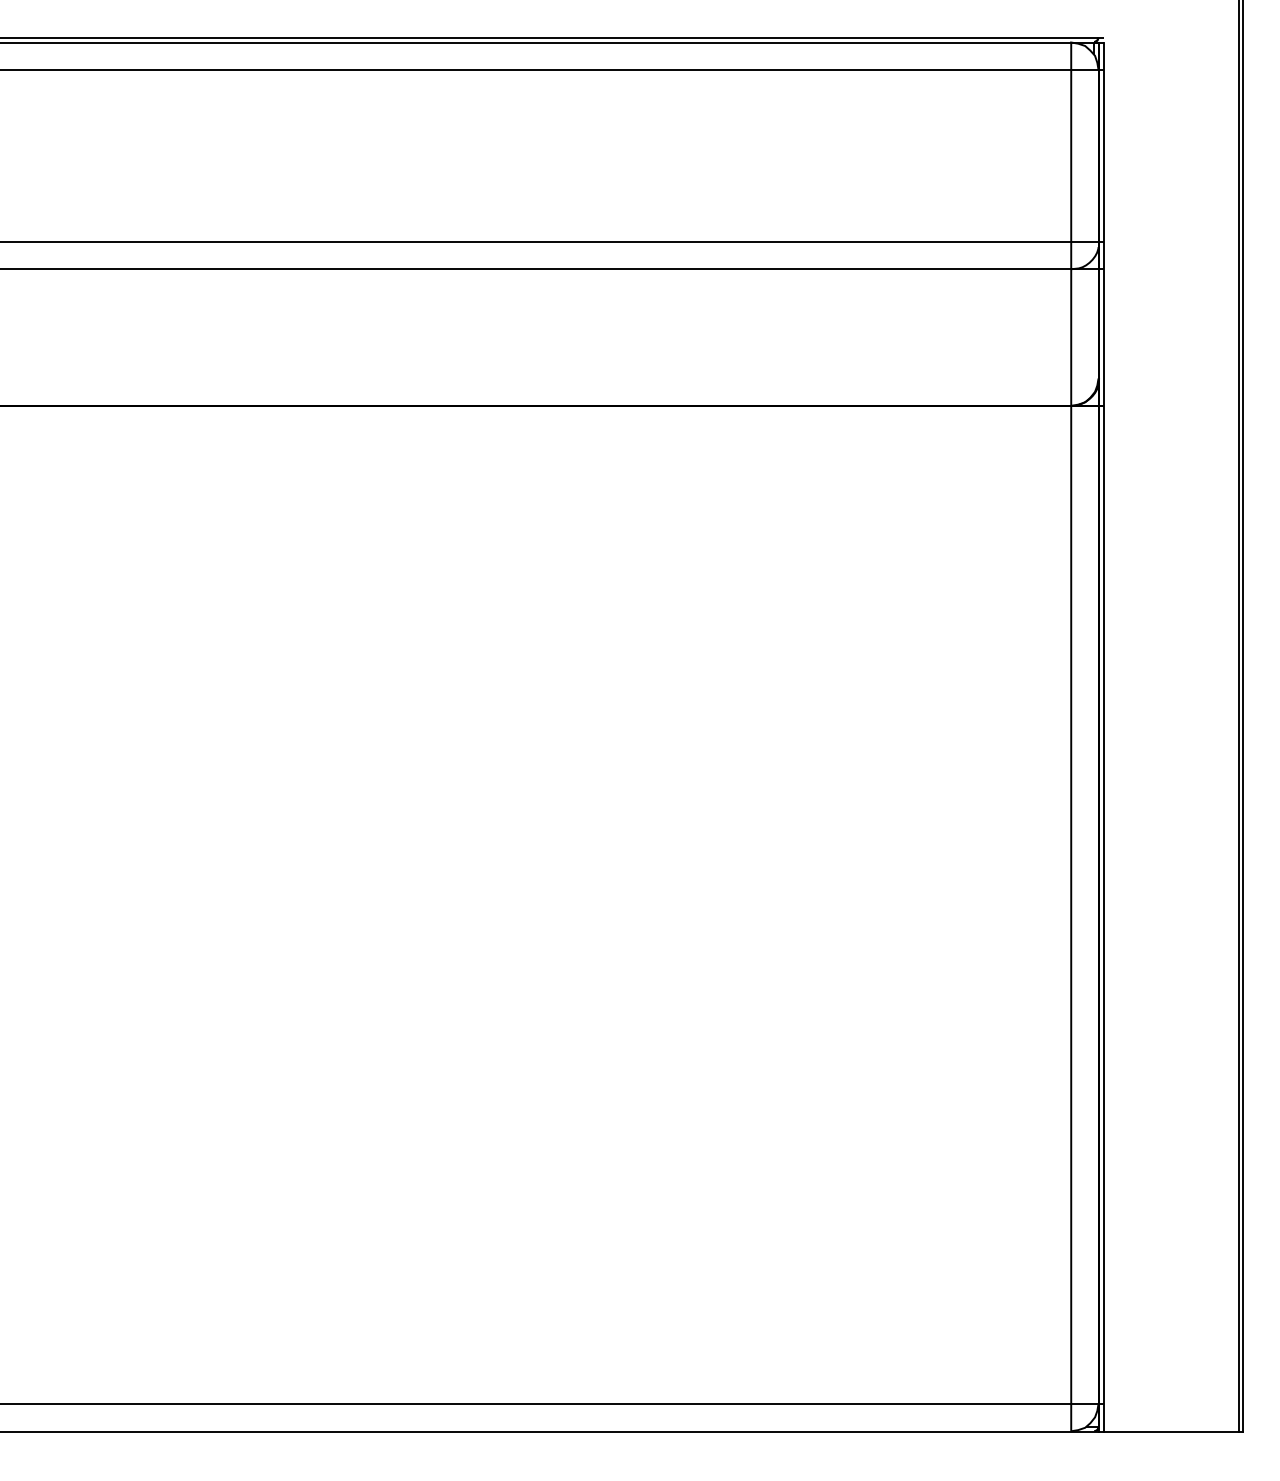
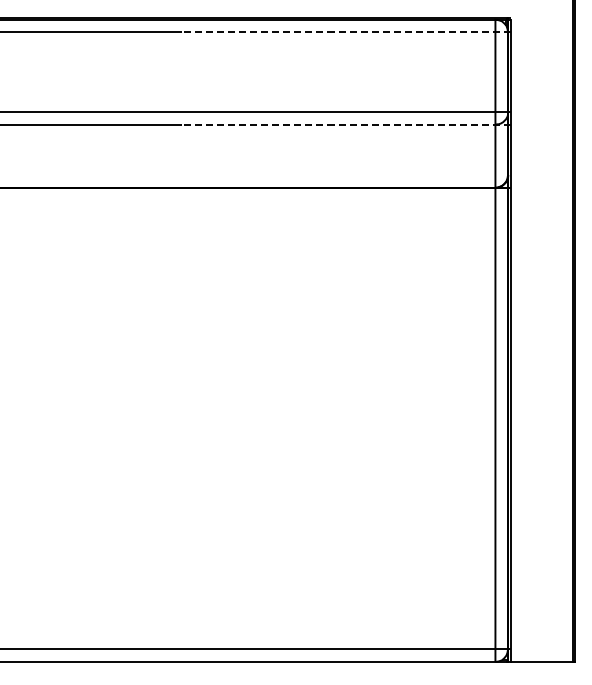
line: (747, 70) -> (345, 32), solid -> dashed
line: (747, 269) -> (345, 124), solid -> dashed

